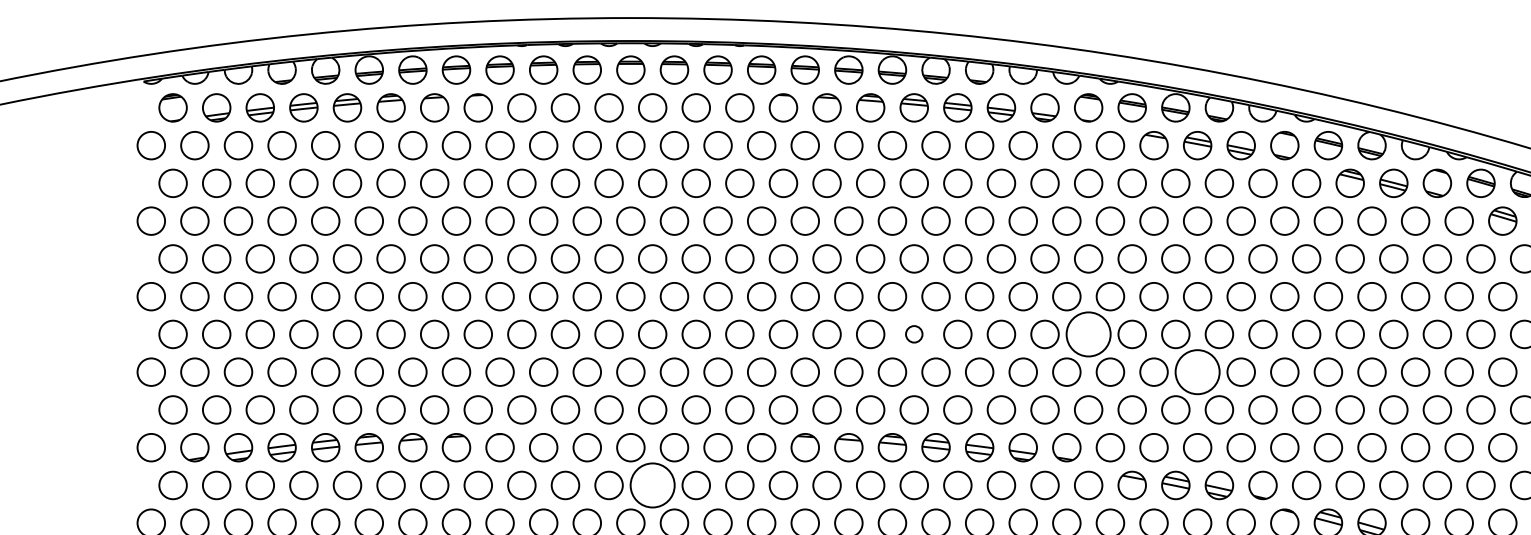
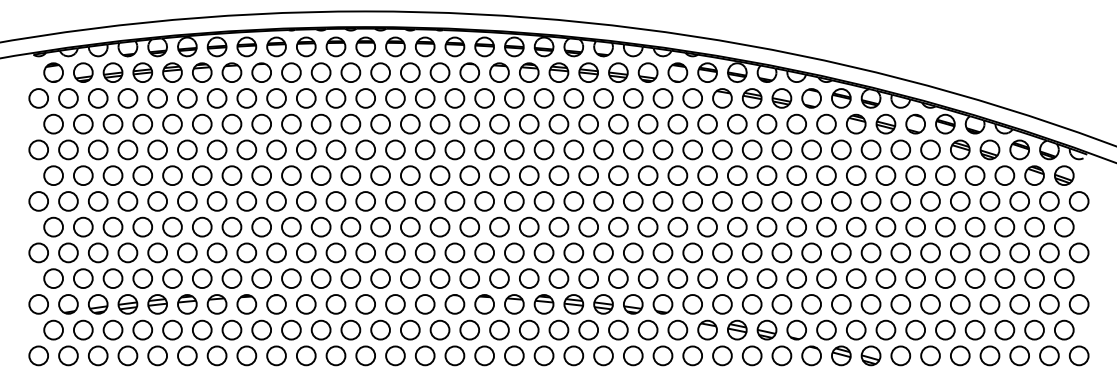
circle: (913, 333) -> (558, 226), size x1.67
circle: (1088, 333) -> (677, 226), size x0.62
circle: (1196, 371) -> (751, 252), size x0.62
circle: (652, 484) -> (380, 329), size x0.62

